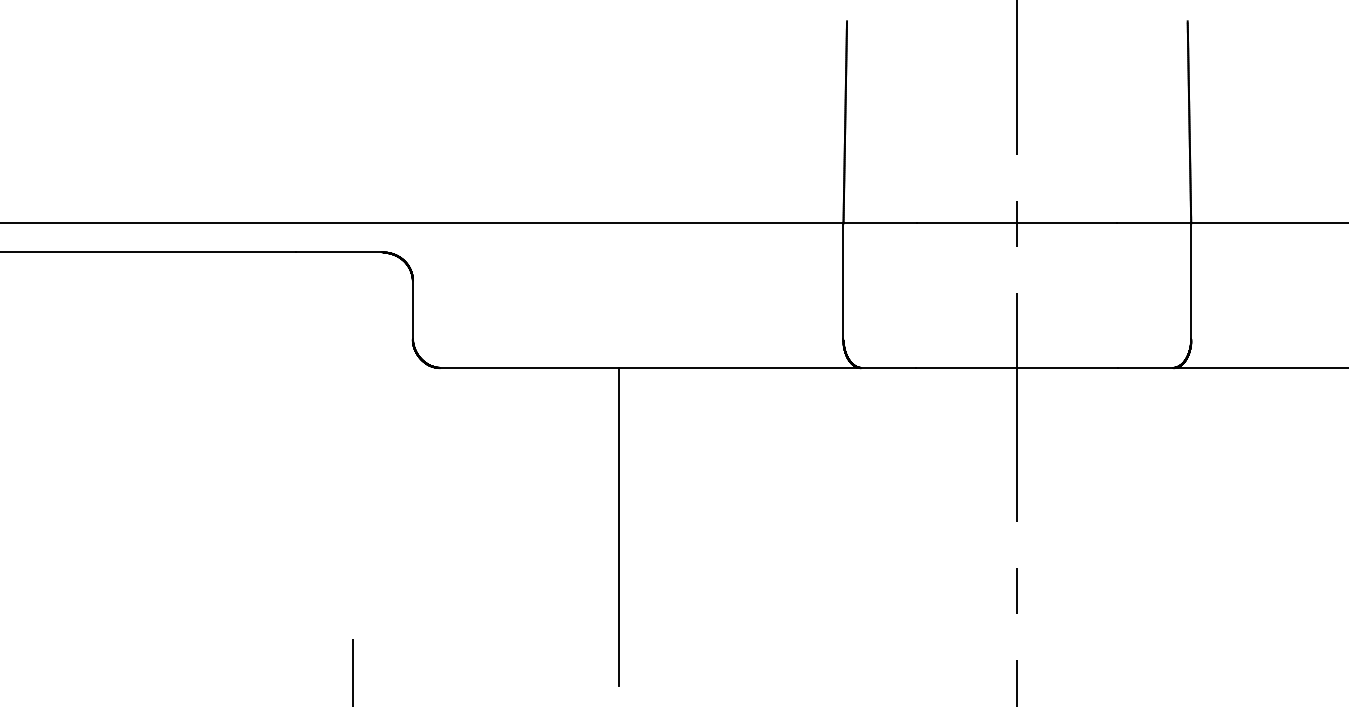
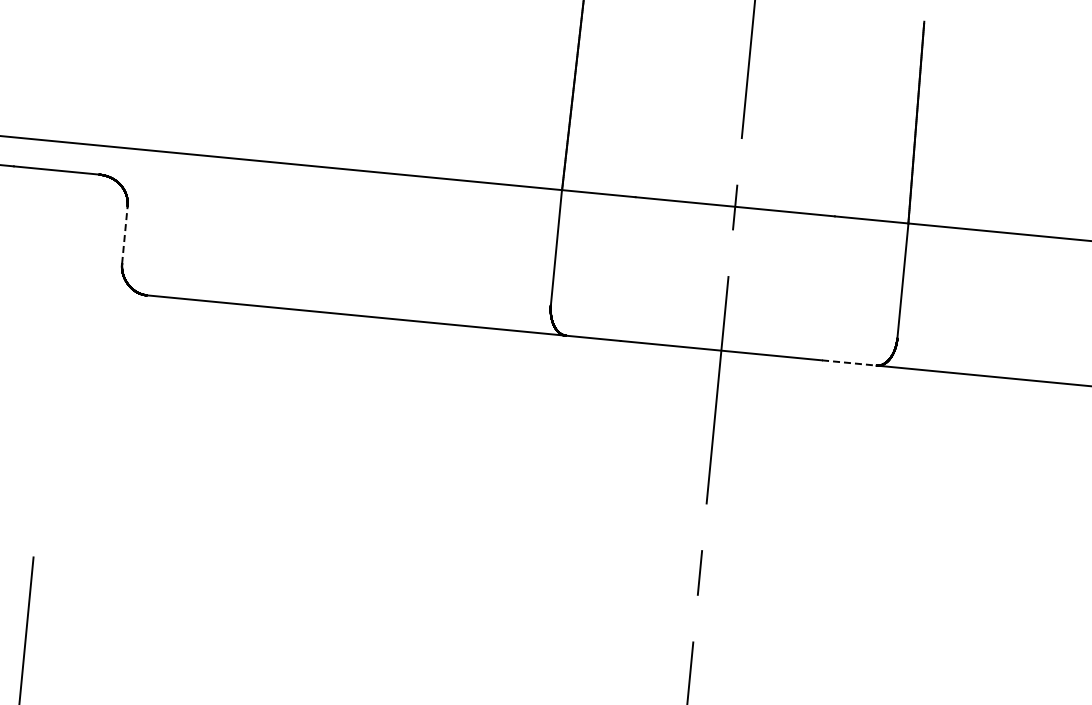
line: (412, 310) -> (124, 235), solid -> dashed
line: (1146, 367) -> (850, 362), solid -> dashed
line: (618, 526) -> (308, 470), removed

